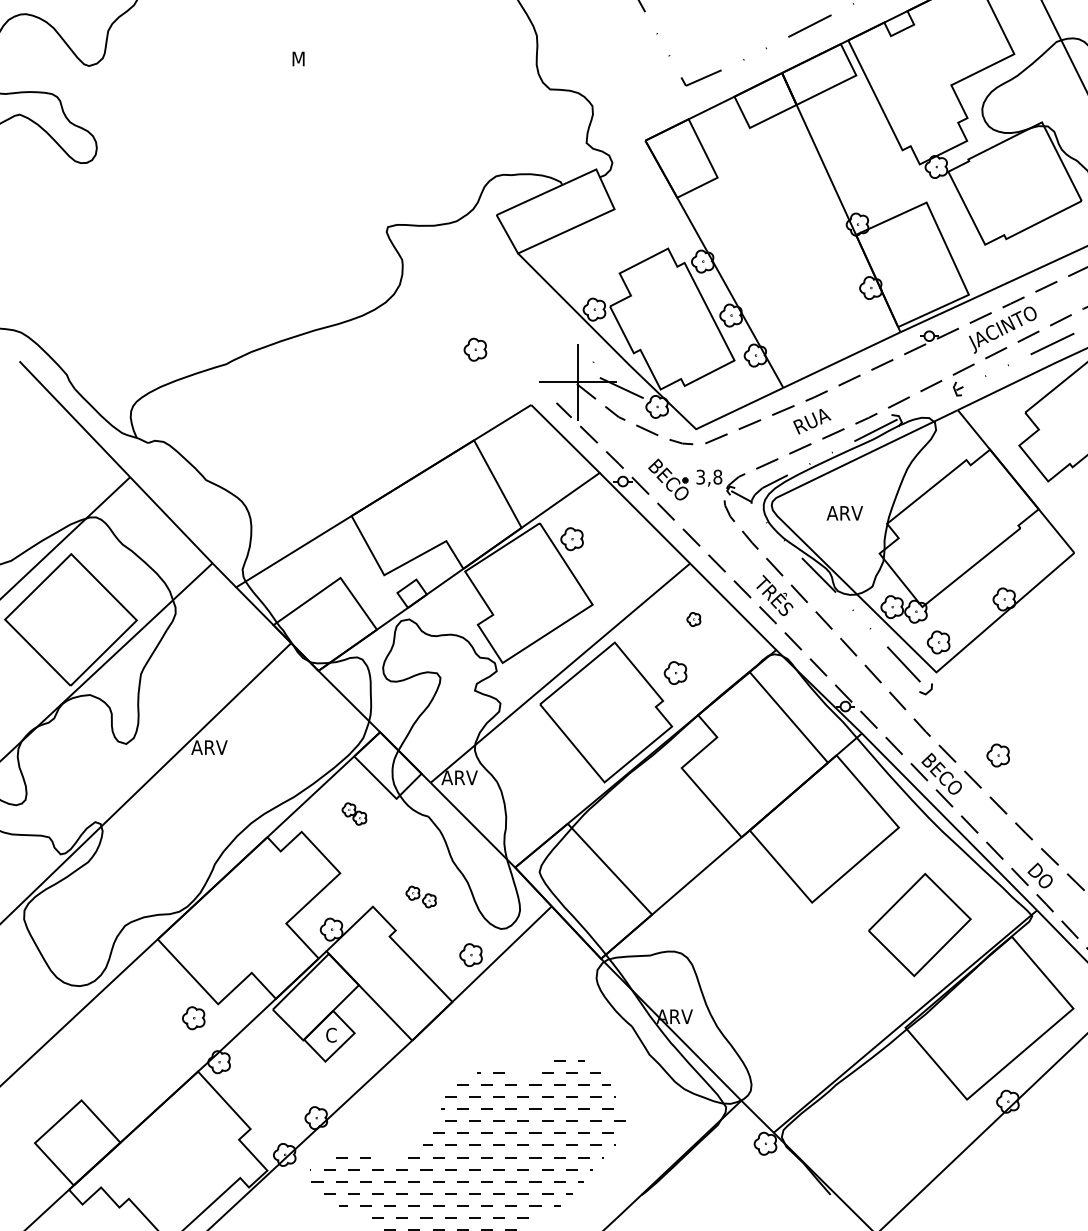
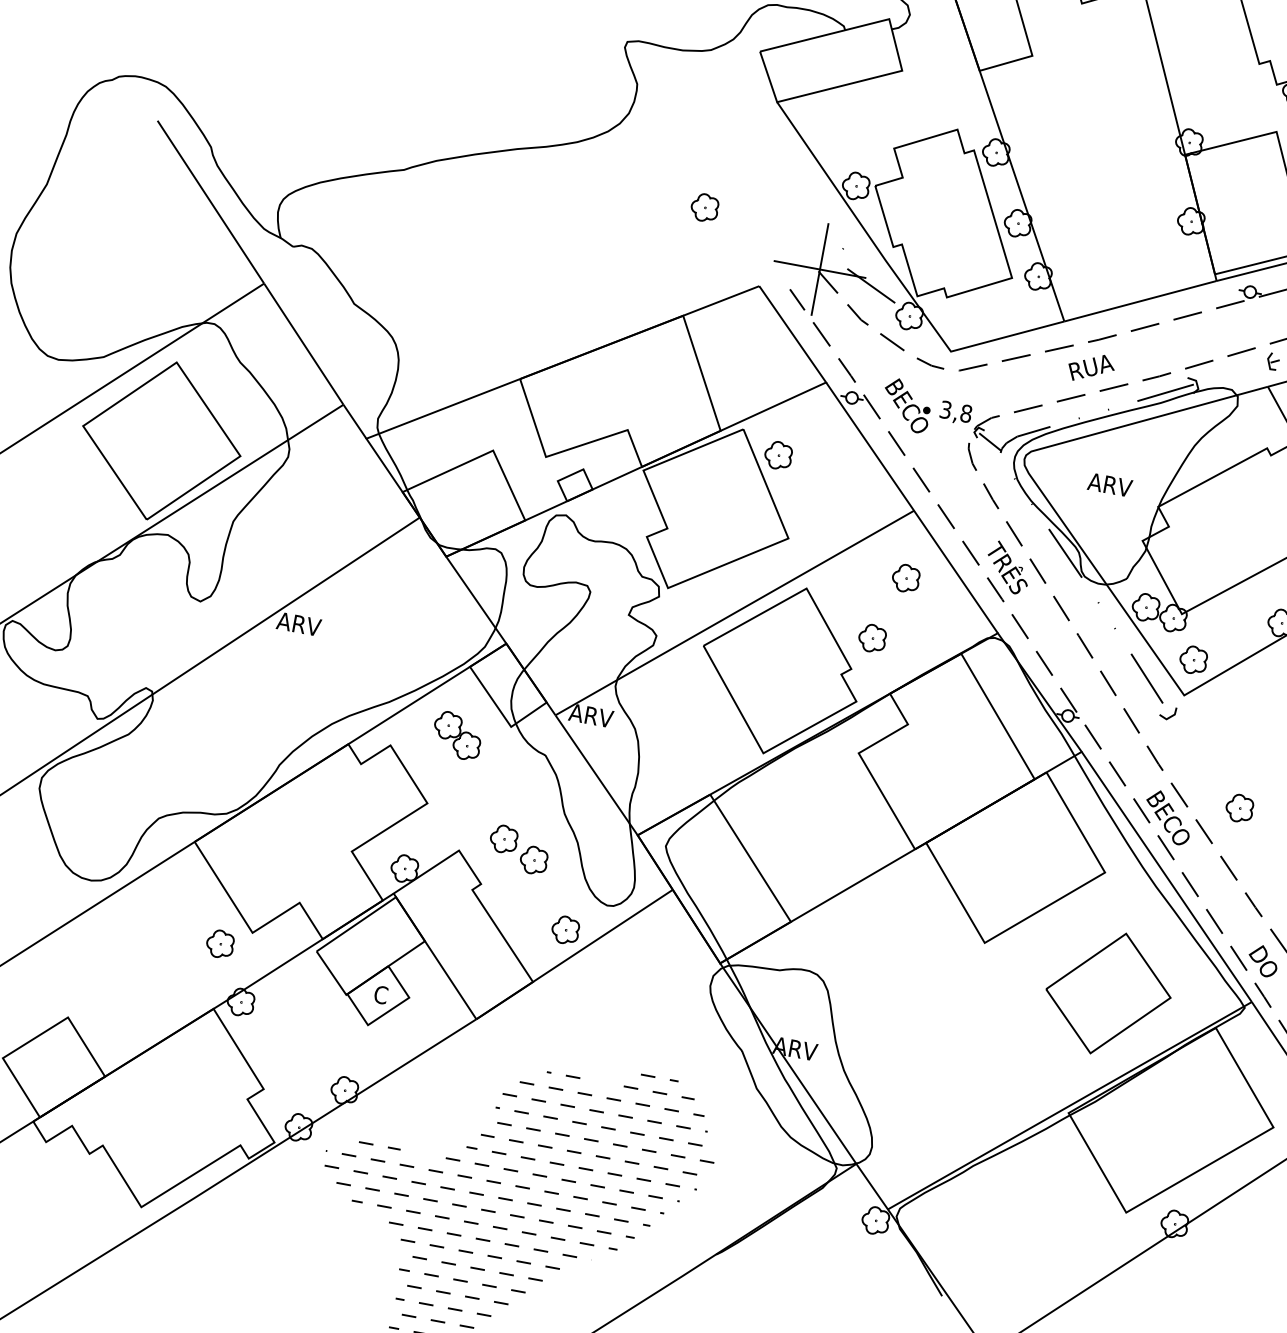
part: (693, 619) -> (905, 578), size x1.67
part: (354, 813) -> (457, 735), size x1.67
part: (420, 896) -> (518, 848), size x1.67

